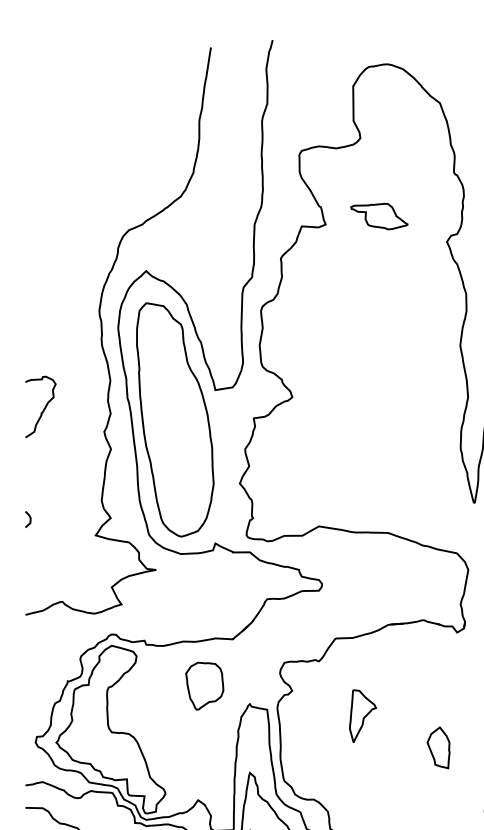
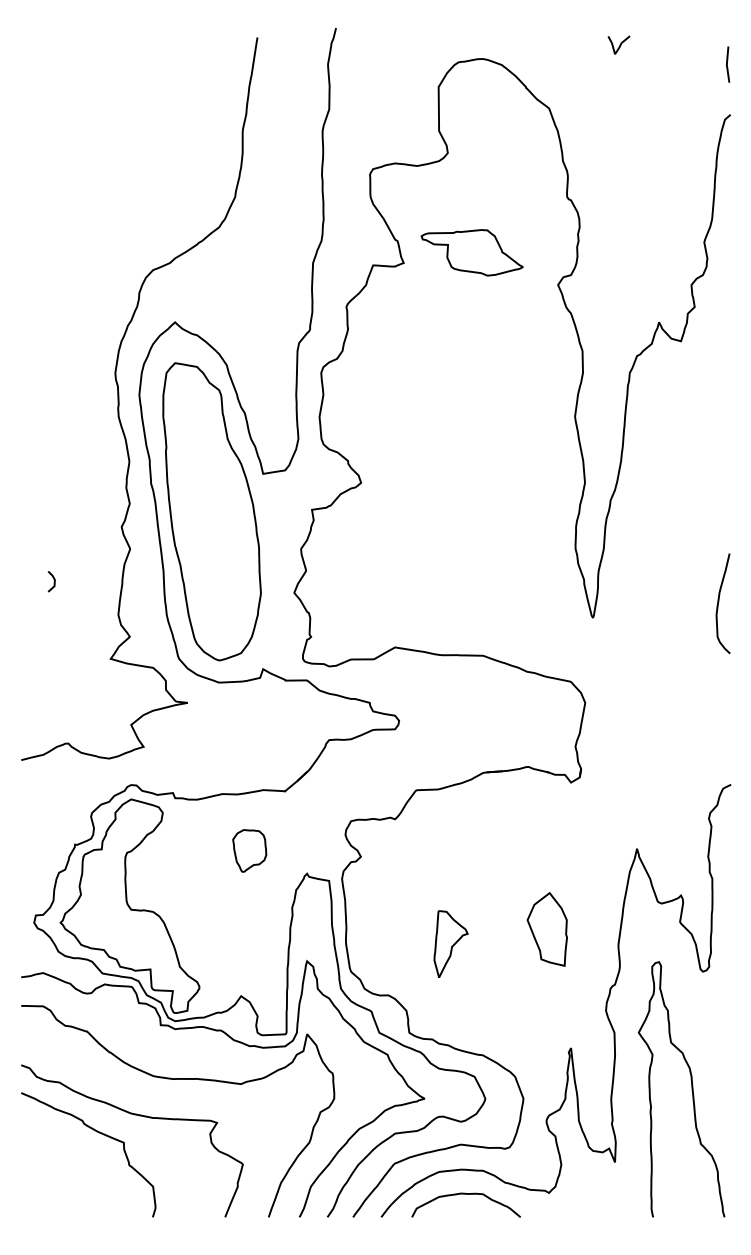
part: (379, 216) -> (471, 252), size x1.4
curve: (43, 408) -> (44, 497), removed
line: (29, 519) -> (53, 581), moved
part: (204, 685) -> (249, 850), size x0.7
part: (362, 715) -> (450, 943), moved
part: (438, 747) -> (547, 929), size x1.4

